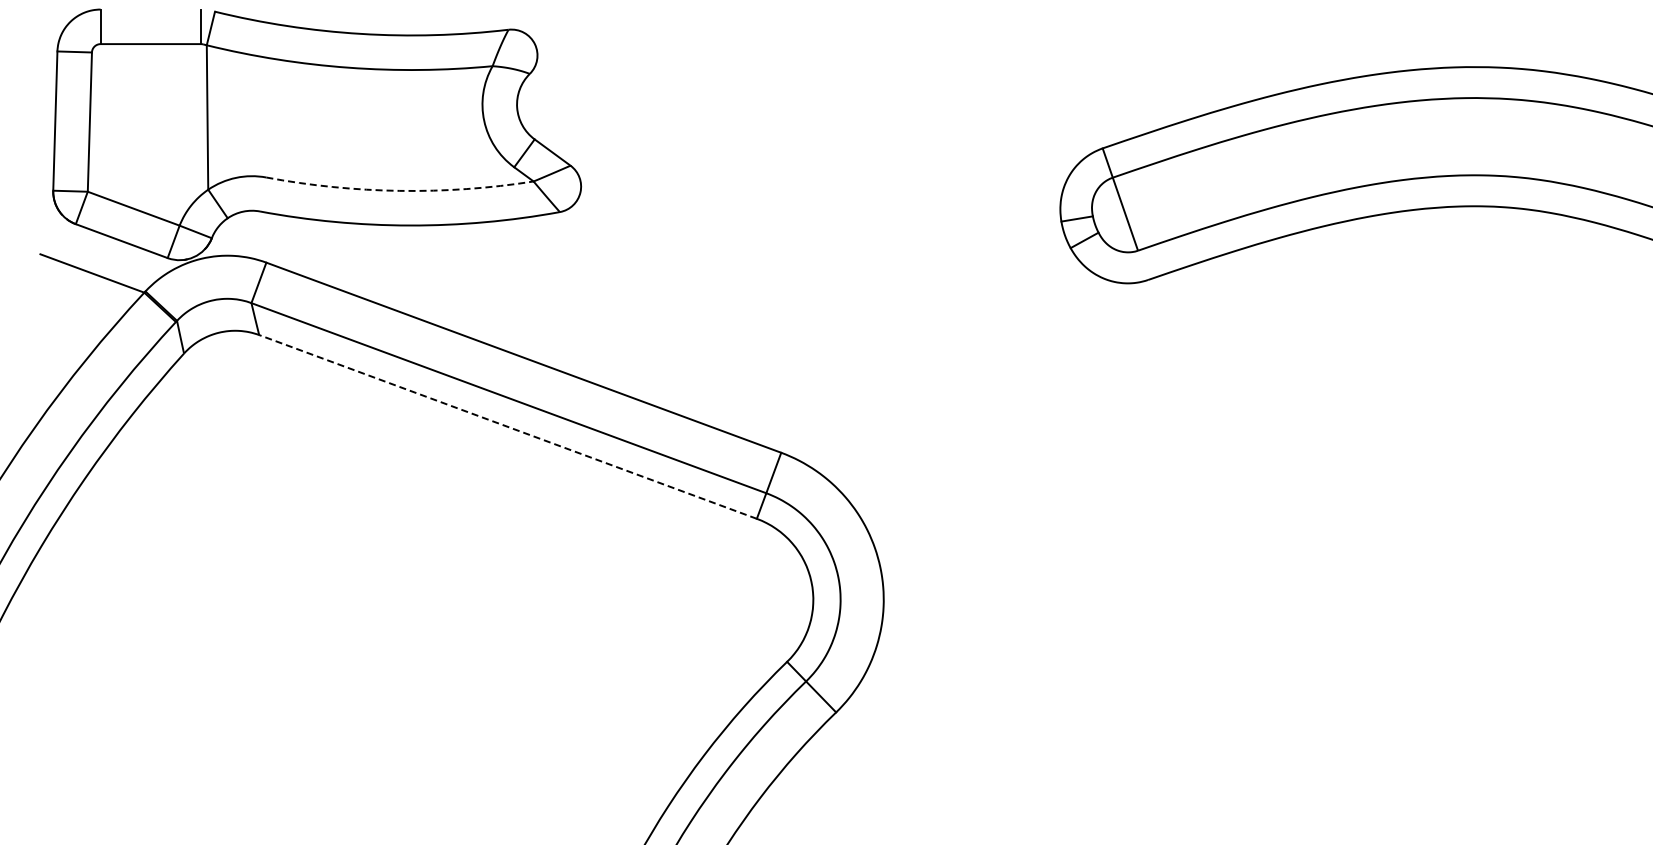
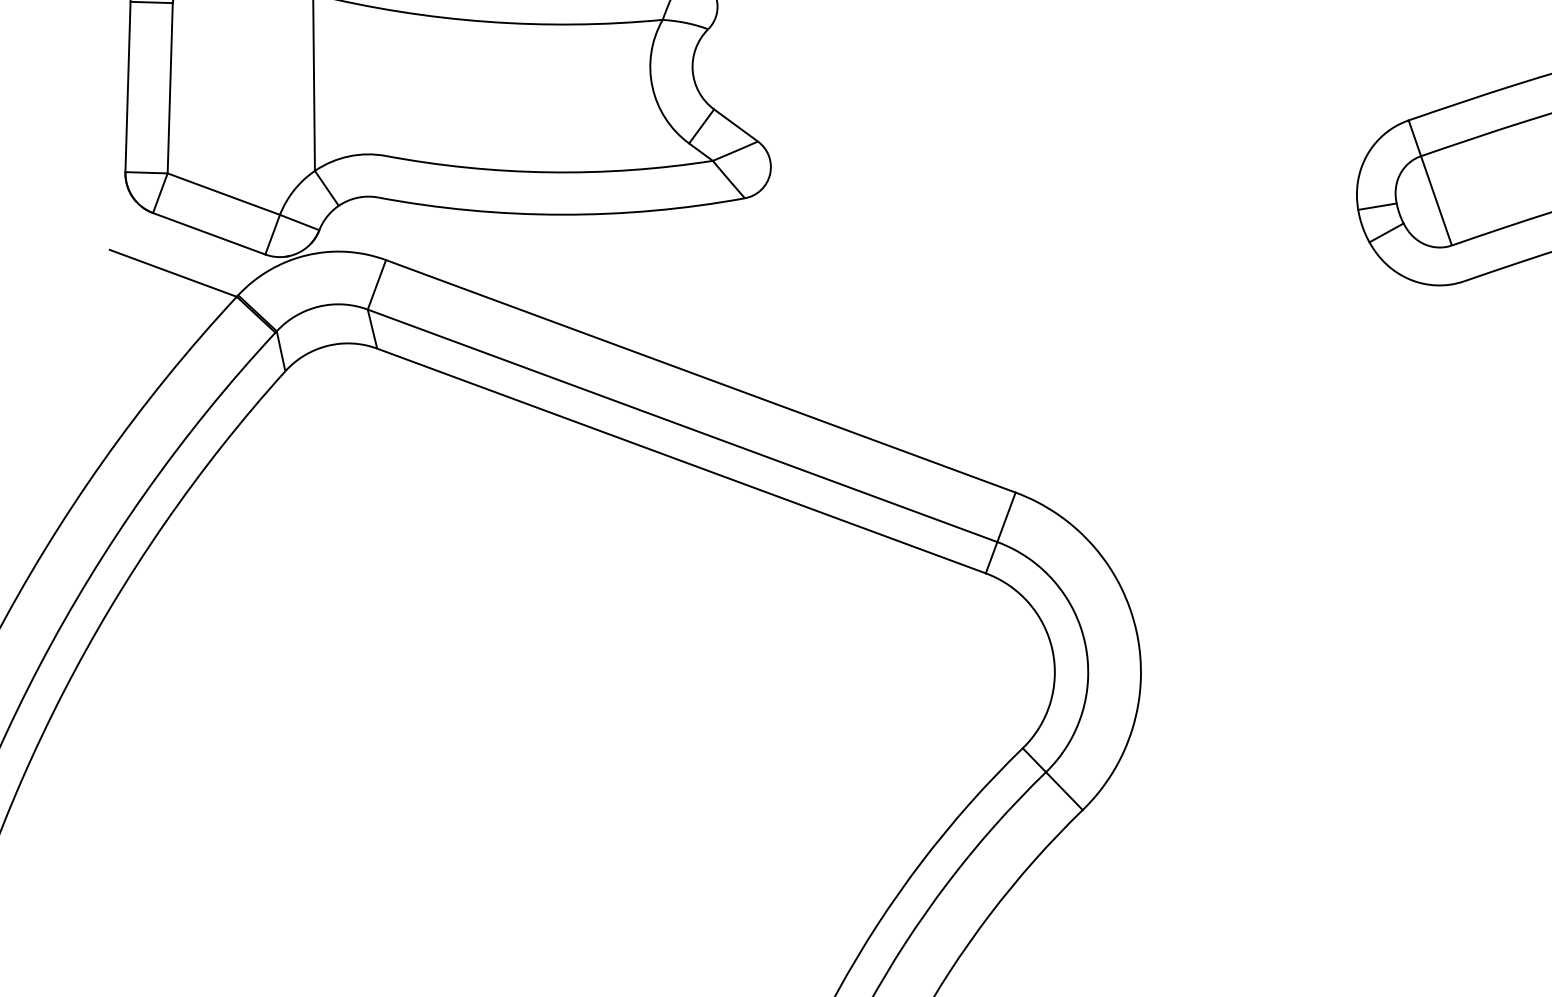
arc: (399, 190) -> (548, 171), dashed -> solid
line: (507, 426) -> (680, 460), dashed -> solid

